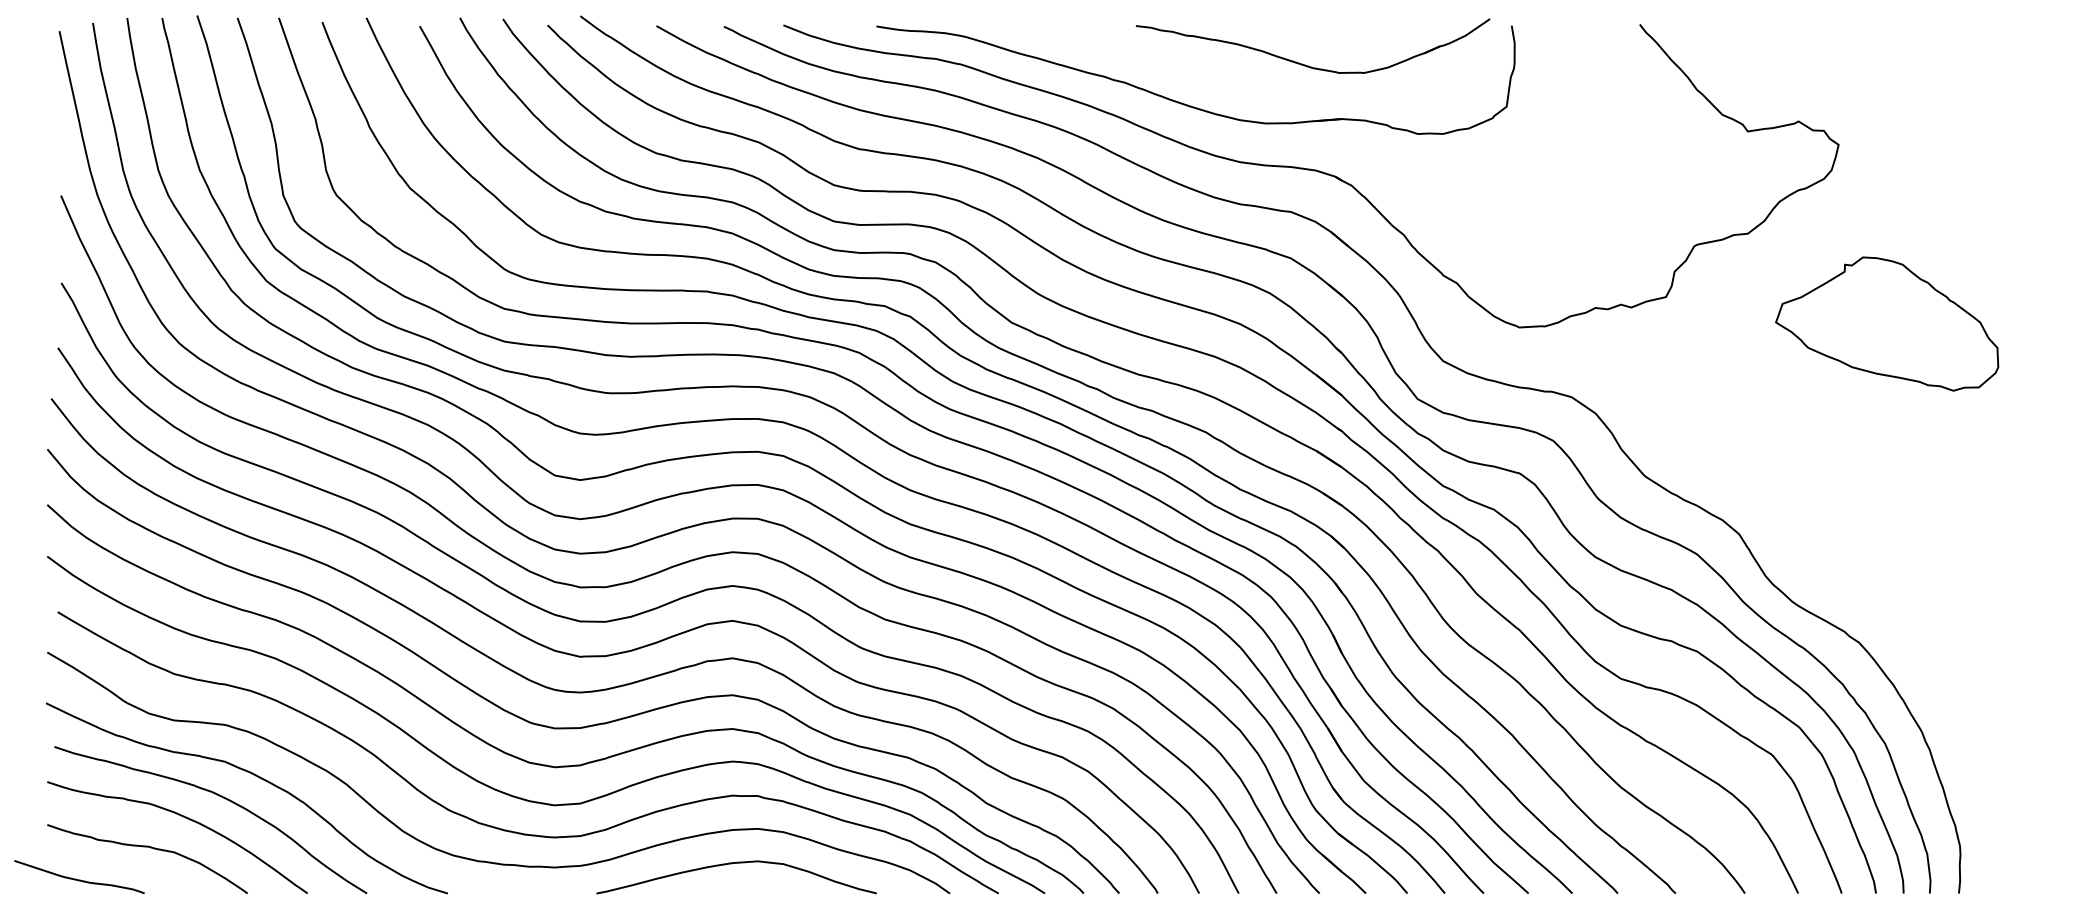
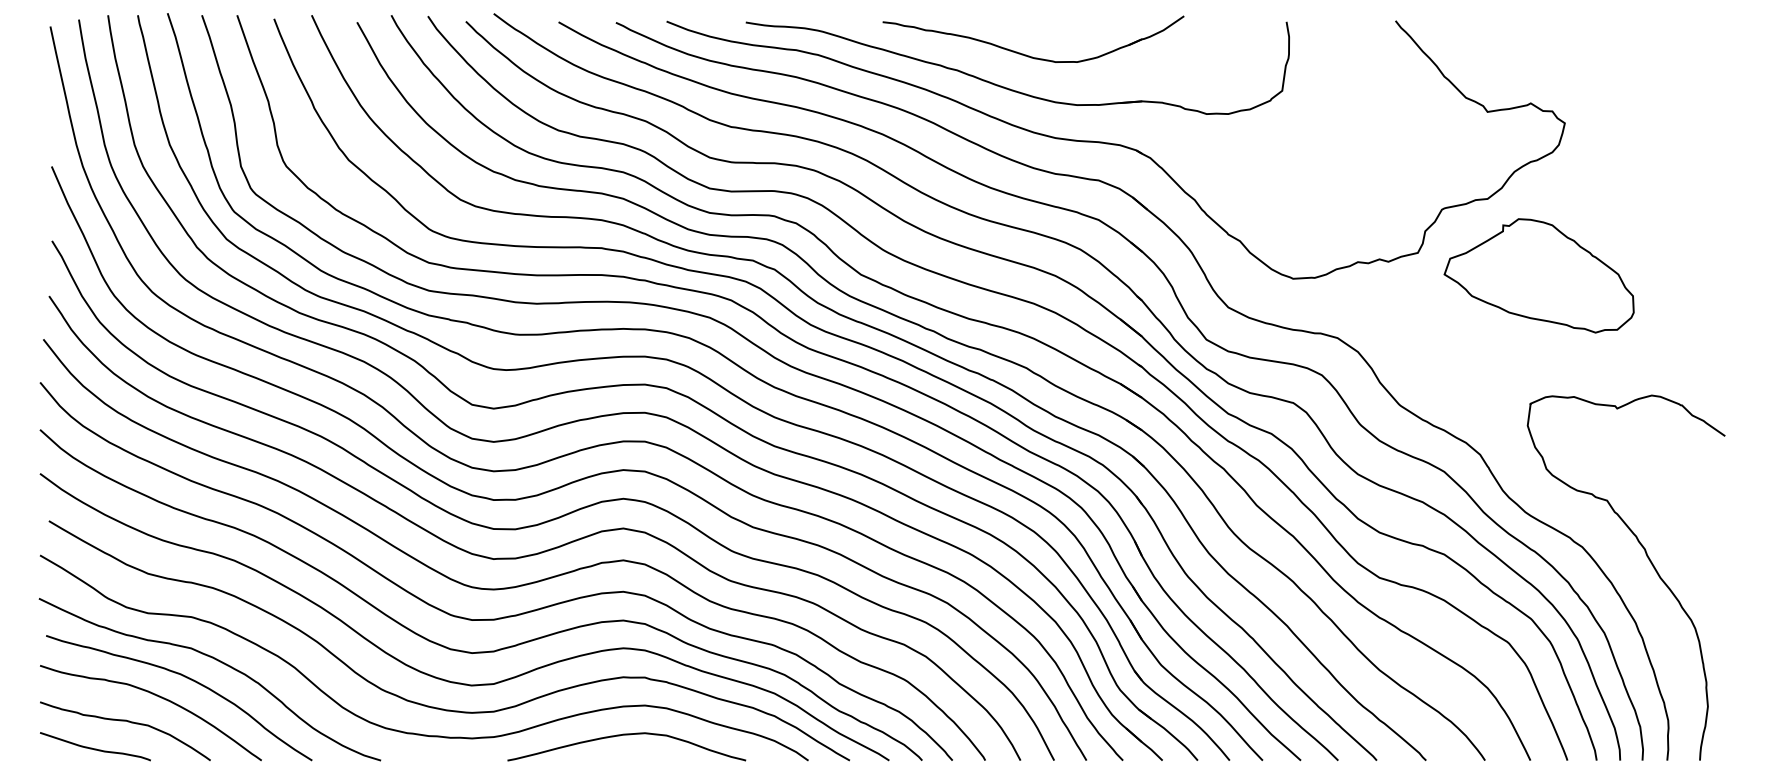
part: (1304, 64) -> (1026, 54), moved
part: (1886, 323) -> (1538, 275), moved
curve: (1939, 661) -> (1650, 563), added
curve: (79, 879) -> (95, 748), moved

